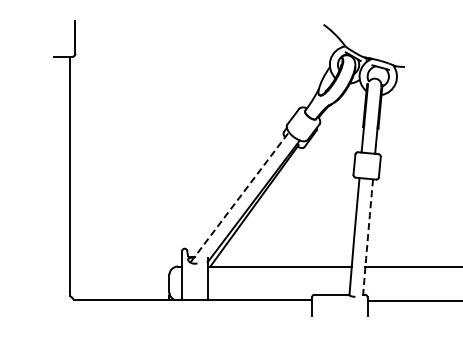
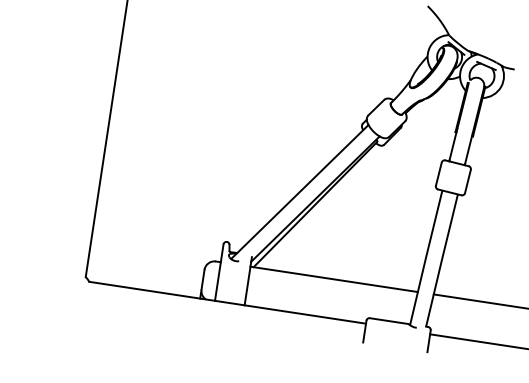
line: (240, 196) -> (300, 191), dashed -> solid
arc: (367, 236) -> (441, 259), dashed -> solid

